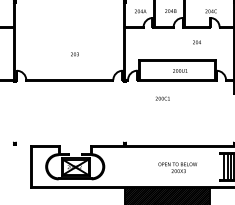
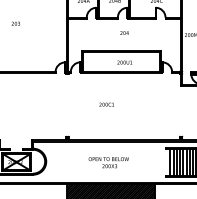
text: (196, 42) -> (124, 33), moved
text: (74, 54) -> (15, 23), moved
text: (162, 98) -> (106, 104), moved
text: (177, 167) -> (108, 162), moved

